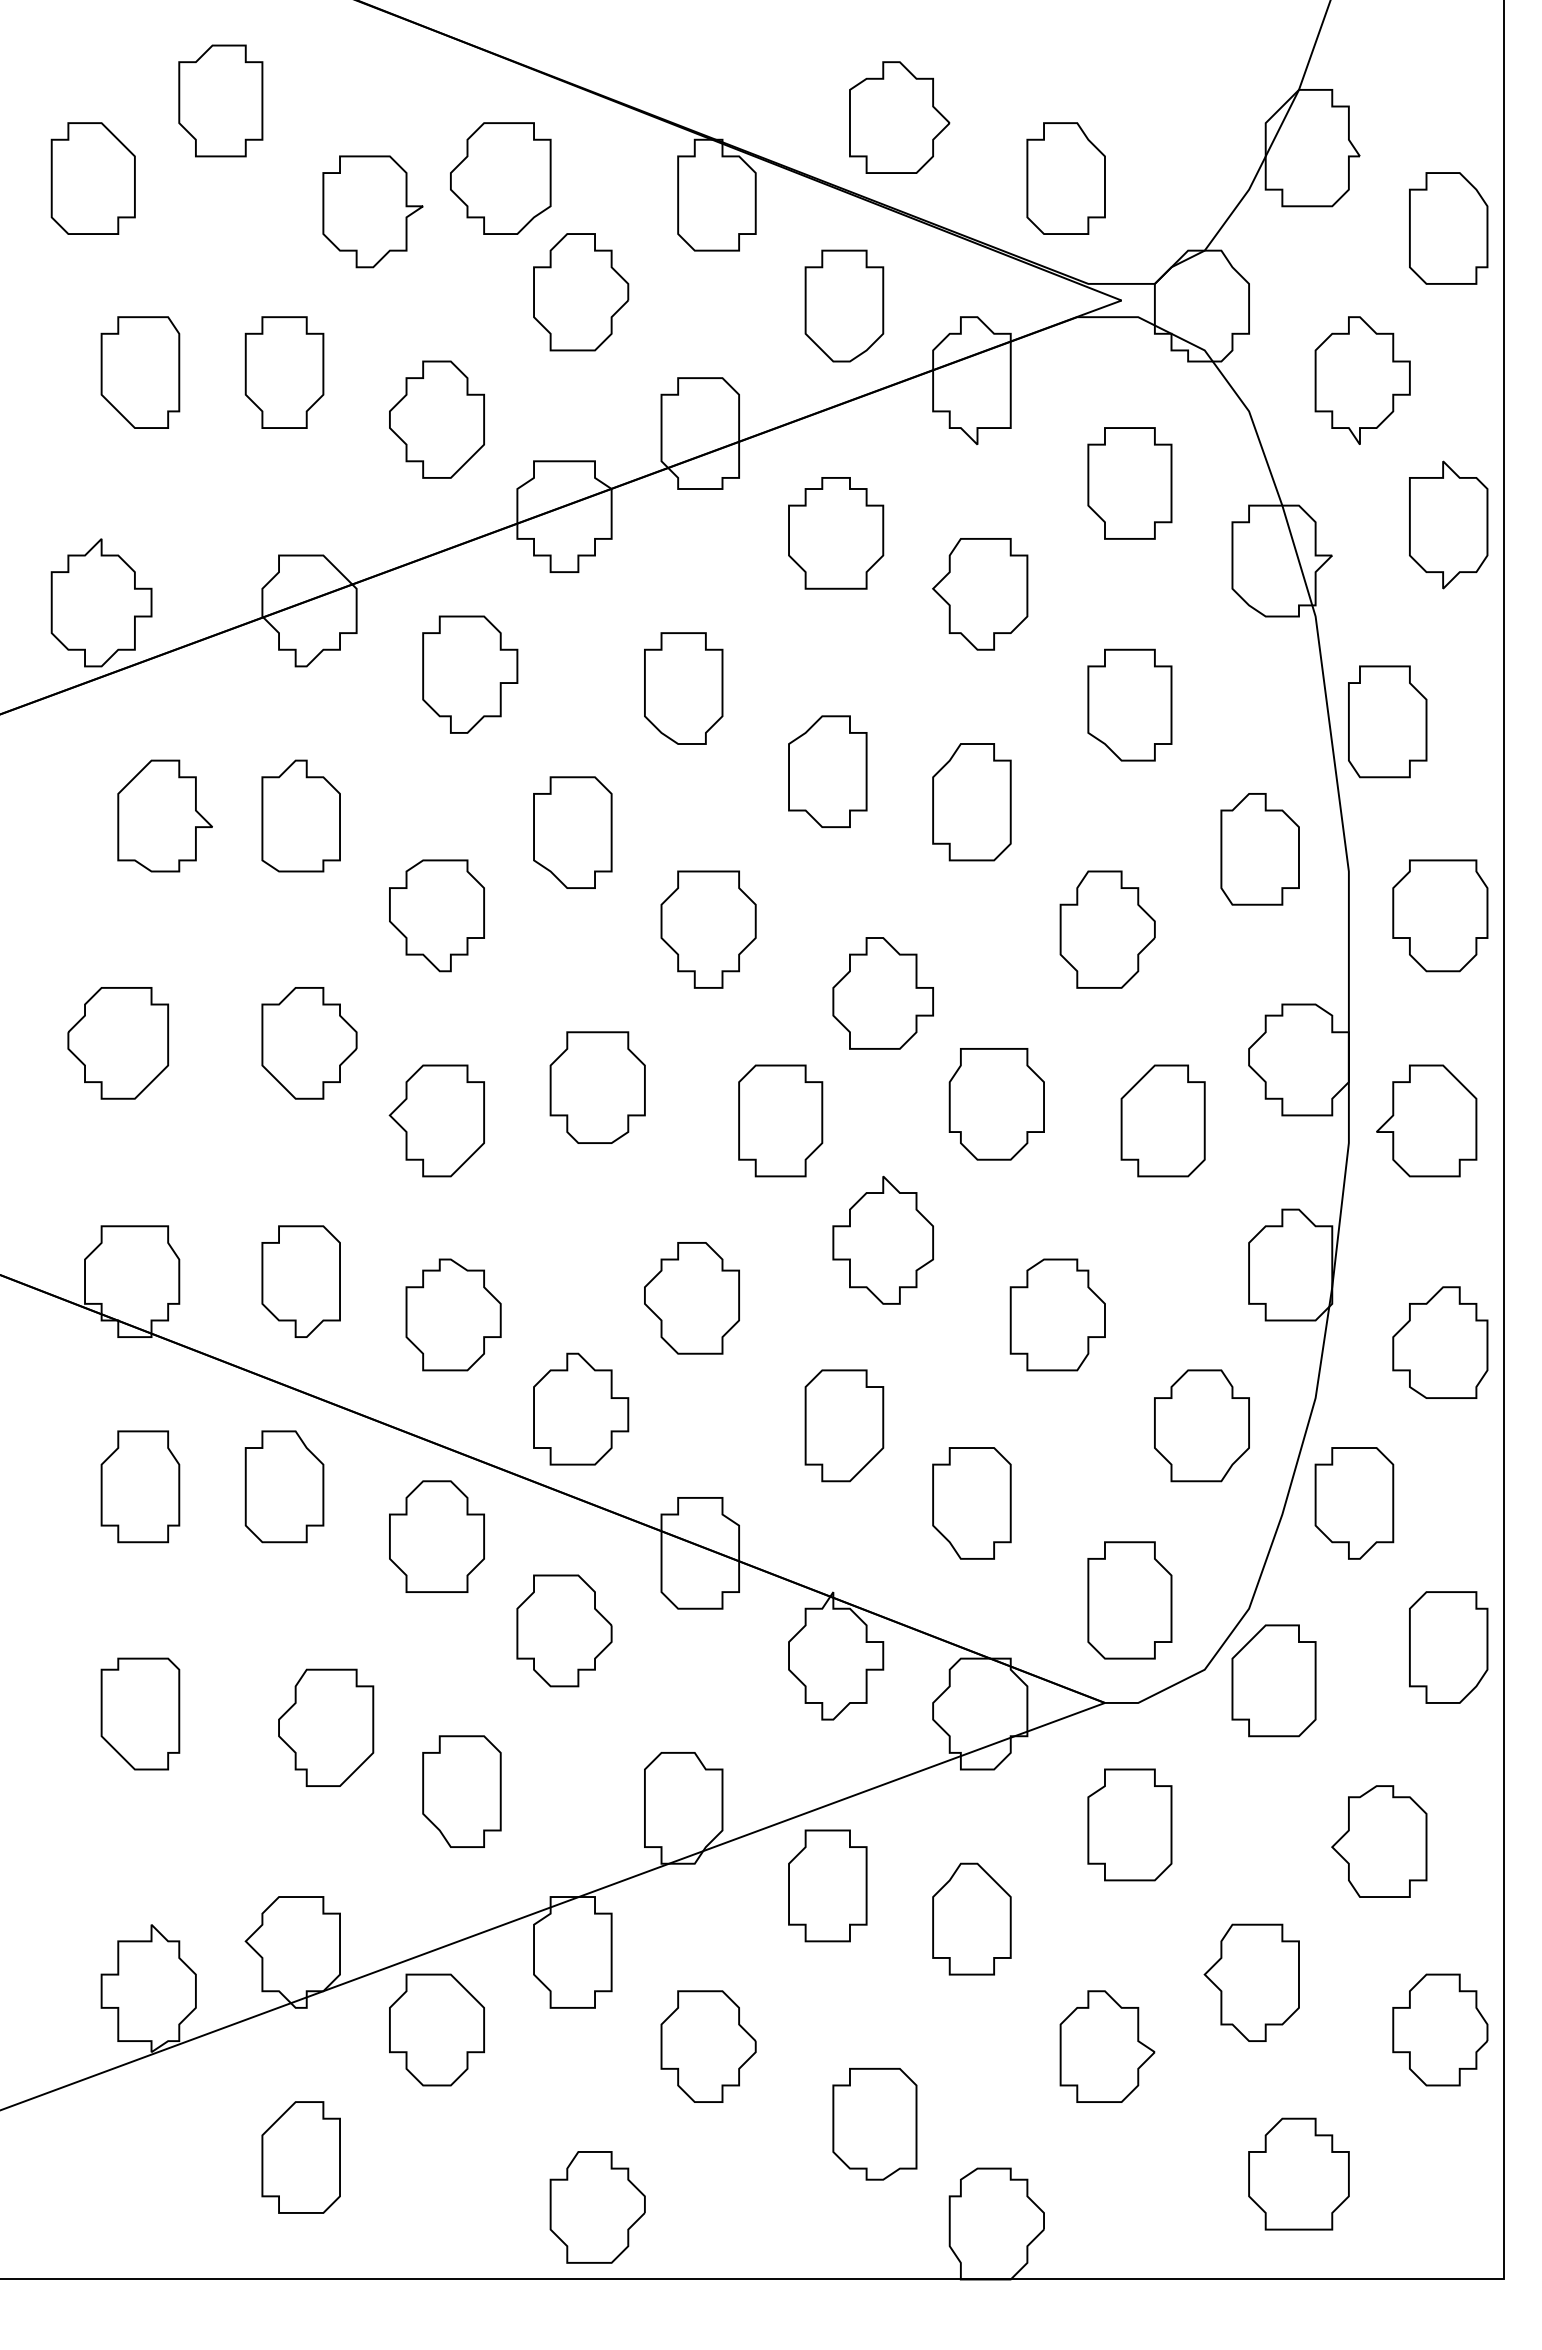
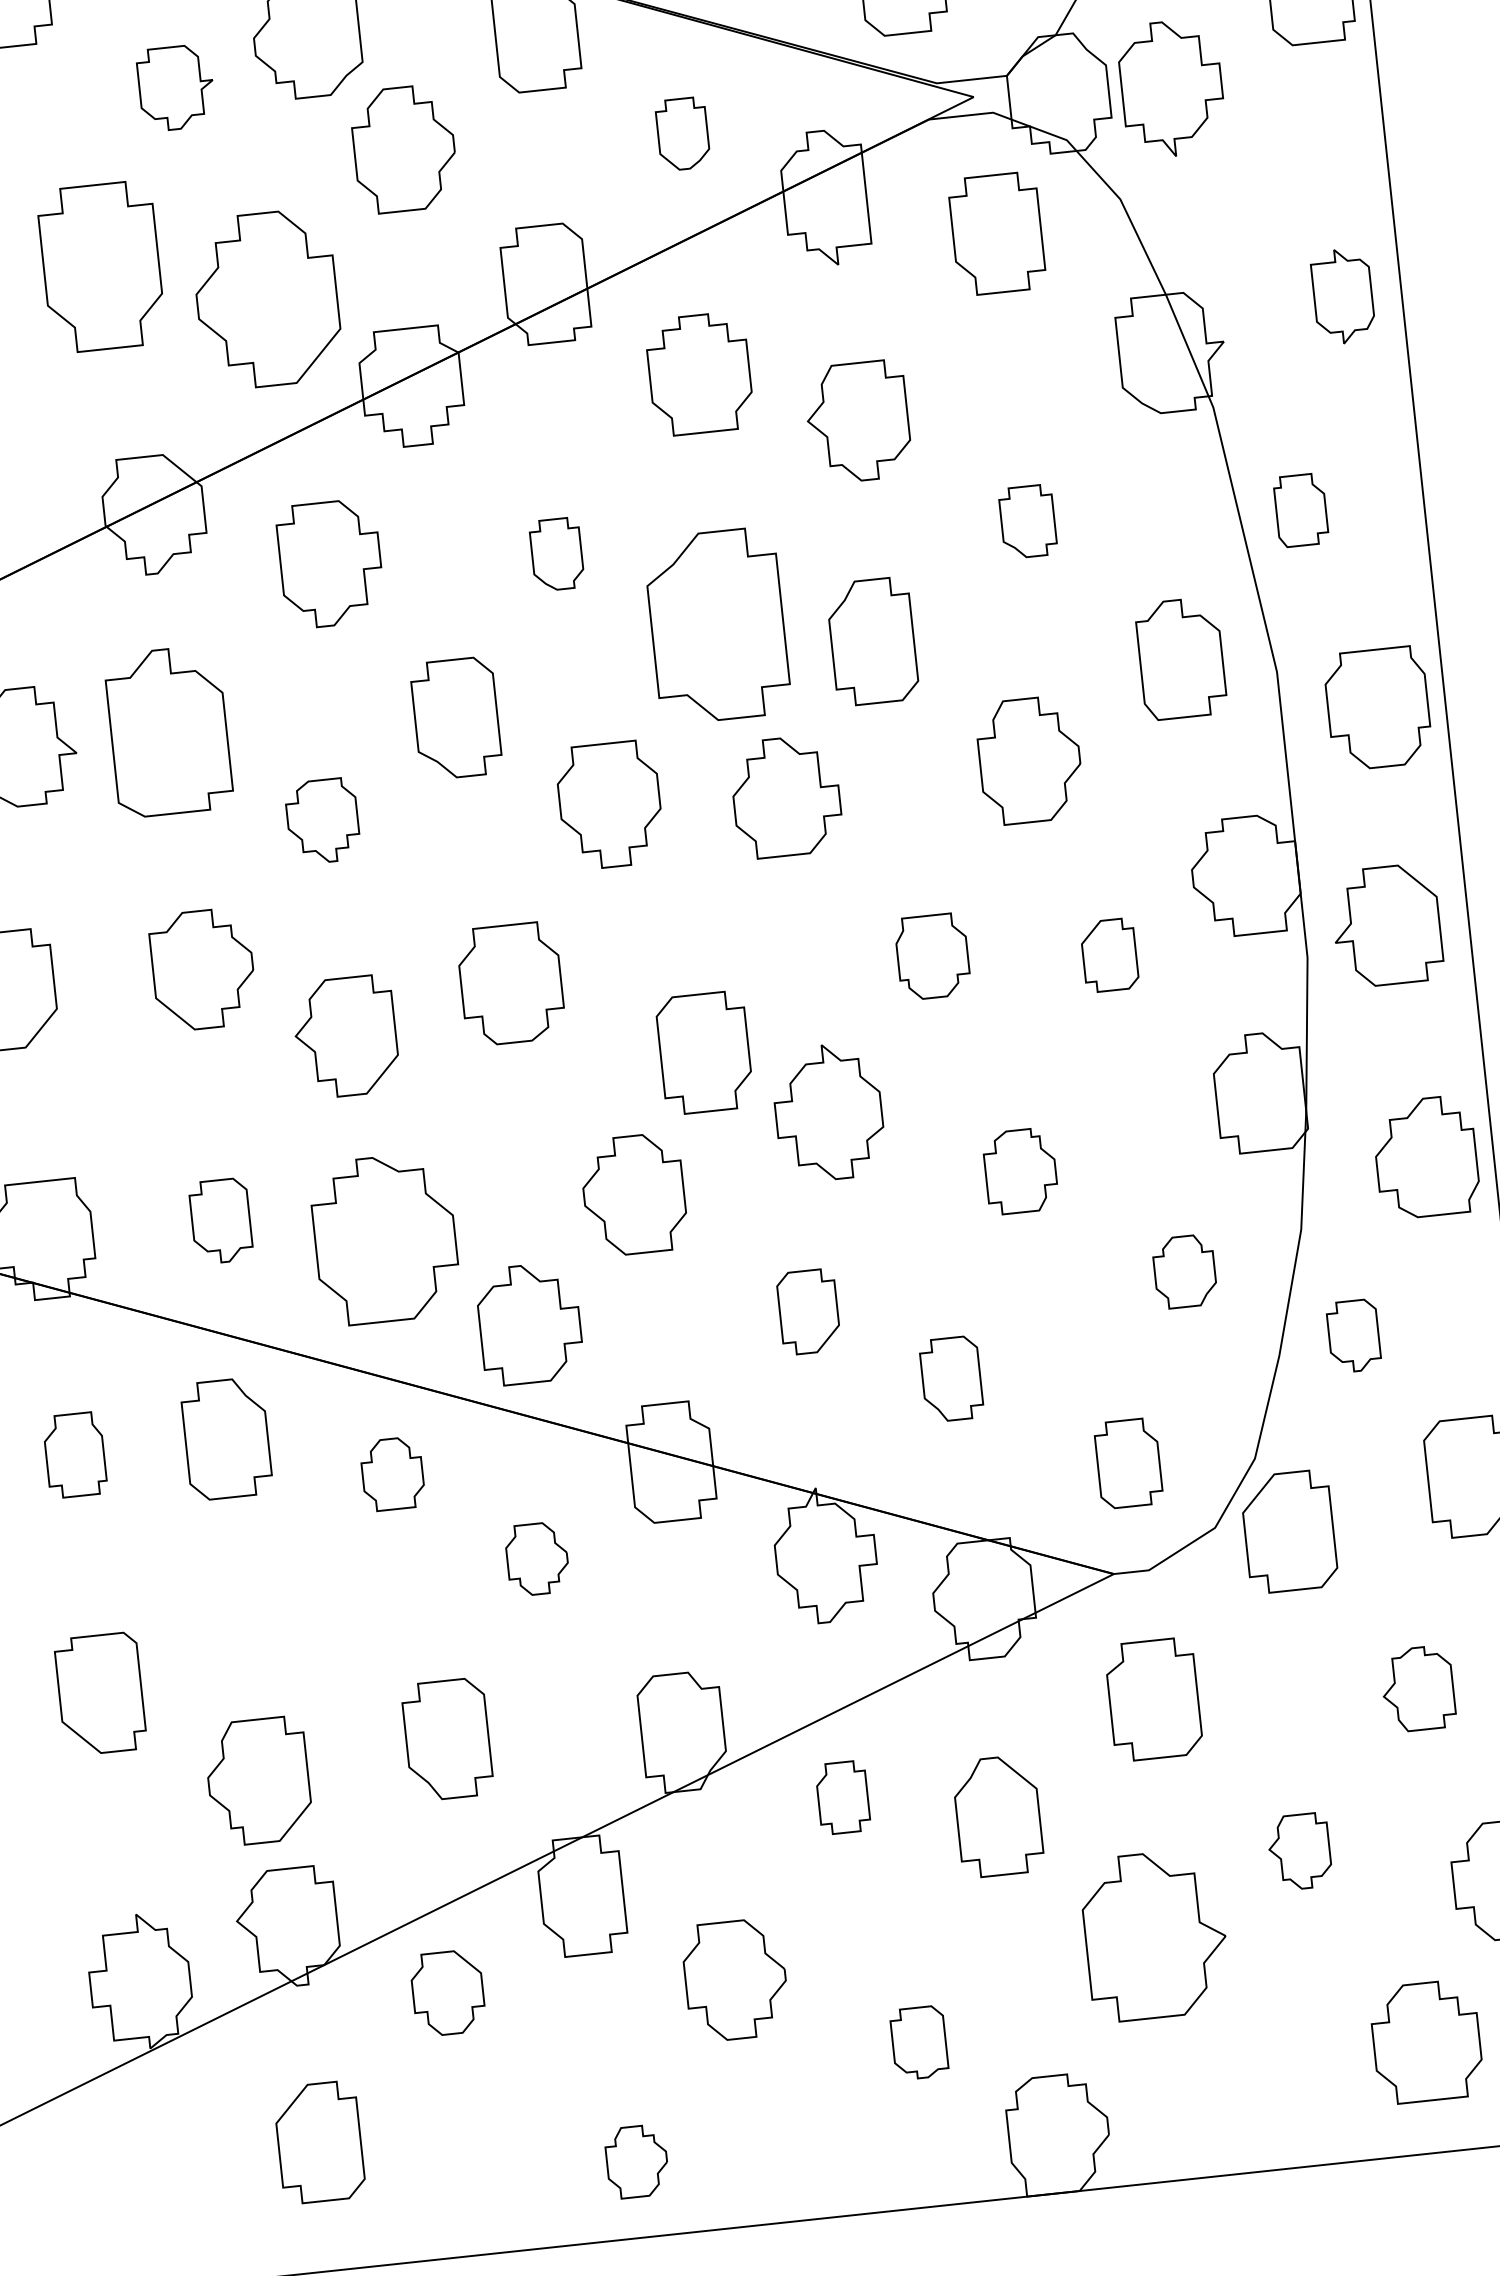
part: (372, 211) -> (175, 87), size x0.7
part: (844, 305) -> (682, 133), size x0.6
part: (284, 372) -> (101, 266), size x1.4
part: (1362, 380) -> (1171, 88), moved
part: (436, 419) -> (266, 299), size x1.4
part: (1129, 483) -> (996, 233), moved
part: (1448, 524) -> (1342, 295), size x0.7
part: (683, 688) -> (556, 554), size x0.6
part: (1129, 704) -> (1027, 521), size x0.6
part: (1387, 721) -> (1300, 509), size x0.6
part: (827, 771) -> (717, 625), size x1.6
part: (300, 815) -> (168, 731), size x1.4
part: (436, 915) -> (322, 820), size x0.7
part: (882, 993) -> (785, 796), moved
part: (996, 1104) -> (932, 956), size x0.7
part: (780, 1120) -> (704, 1052), moved
part: (1162, 1120) -> (1108, 954), size x0.6
part: (300, 1281) -> (220, 1221), size x0.7
part: (453, 1314) -> (385, 1238), size x1.4
part: (1057, 1314) -> (1020, 1170), size x0.7
part: (844, 1425) -> (808, 1311), size x0.7
part: (1201, 1425) -> (1184, 1271), size x0.6
part: (140, 1486) -> (75, 1454), size x0.7
part: (971, 1503) -> (951, 1379), size x0.7
part: (1354, 1503) -> (1353, 1336), size x0.6
part: (436, 1536) -> (392, 1474), size x0.6
part: (1129, 1600) -> (1128, 1463), size x0.7
part: (564, 1630) -> (537, 1558), size x0.6
part: (326, 1727) -> (258, 1780), moved
part: (1379, 1841) -> (1418, 1688), size x0.7
part: (827, 1885) -> (842, 1797), size x0.6
part: (1251, 1982) -> (1299, 1851), size x0.6
part: (436, 2029) -> (447, 1992), size x0.7
part: (1107, 2046) -> (1155, 1935), size x1.4
part: (874, 2123) -> (918, 2042), size x0.6
part: (1298, 2173) -> (1426, 2041), moved
part: (597, 2207) -> (636, 2161), size x0.6

